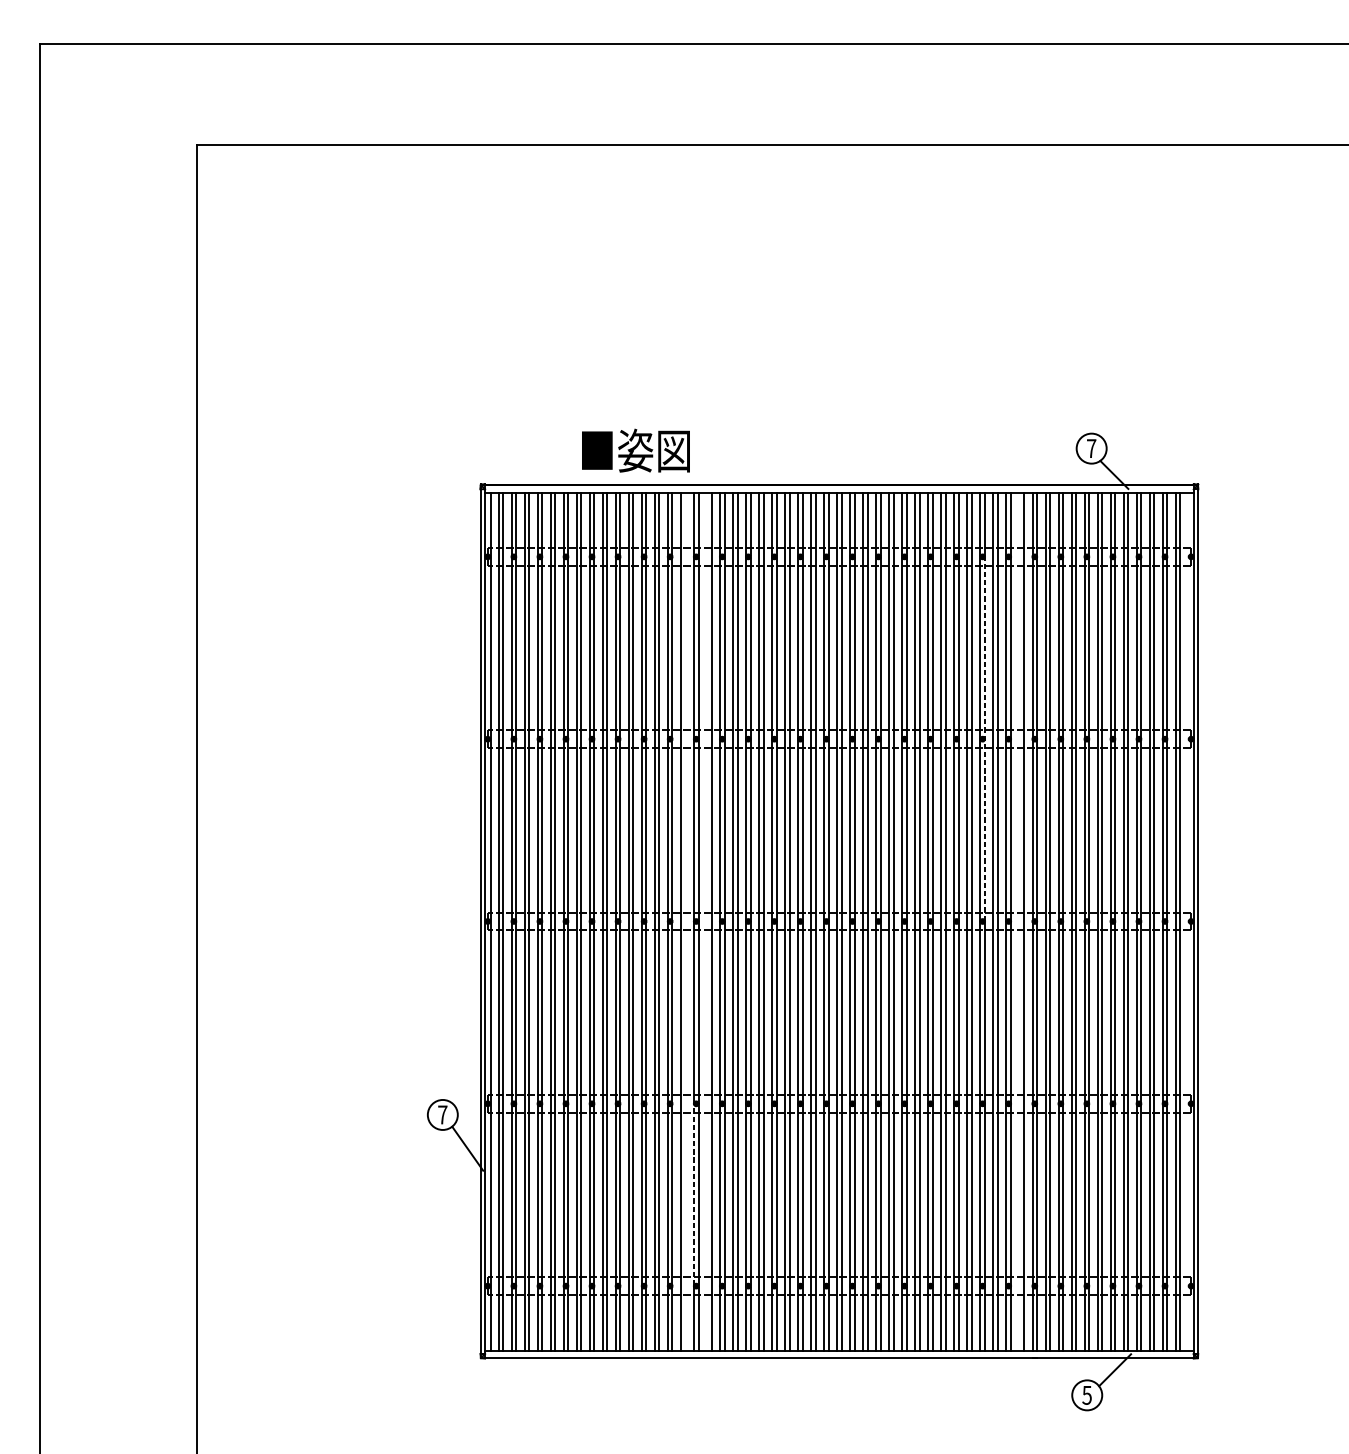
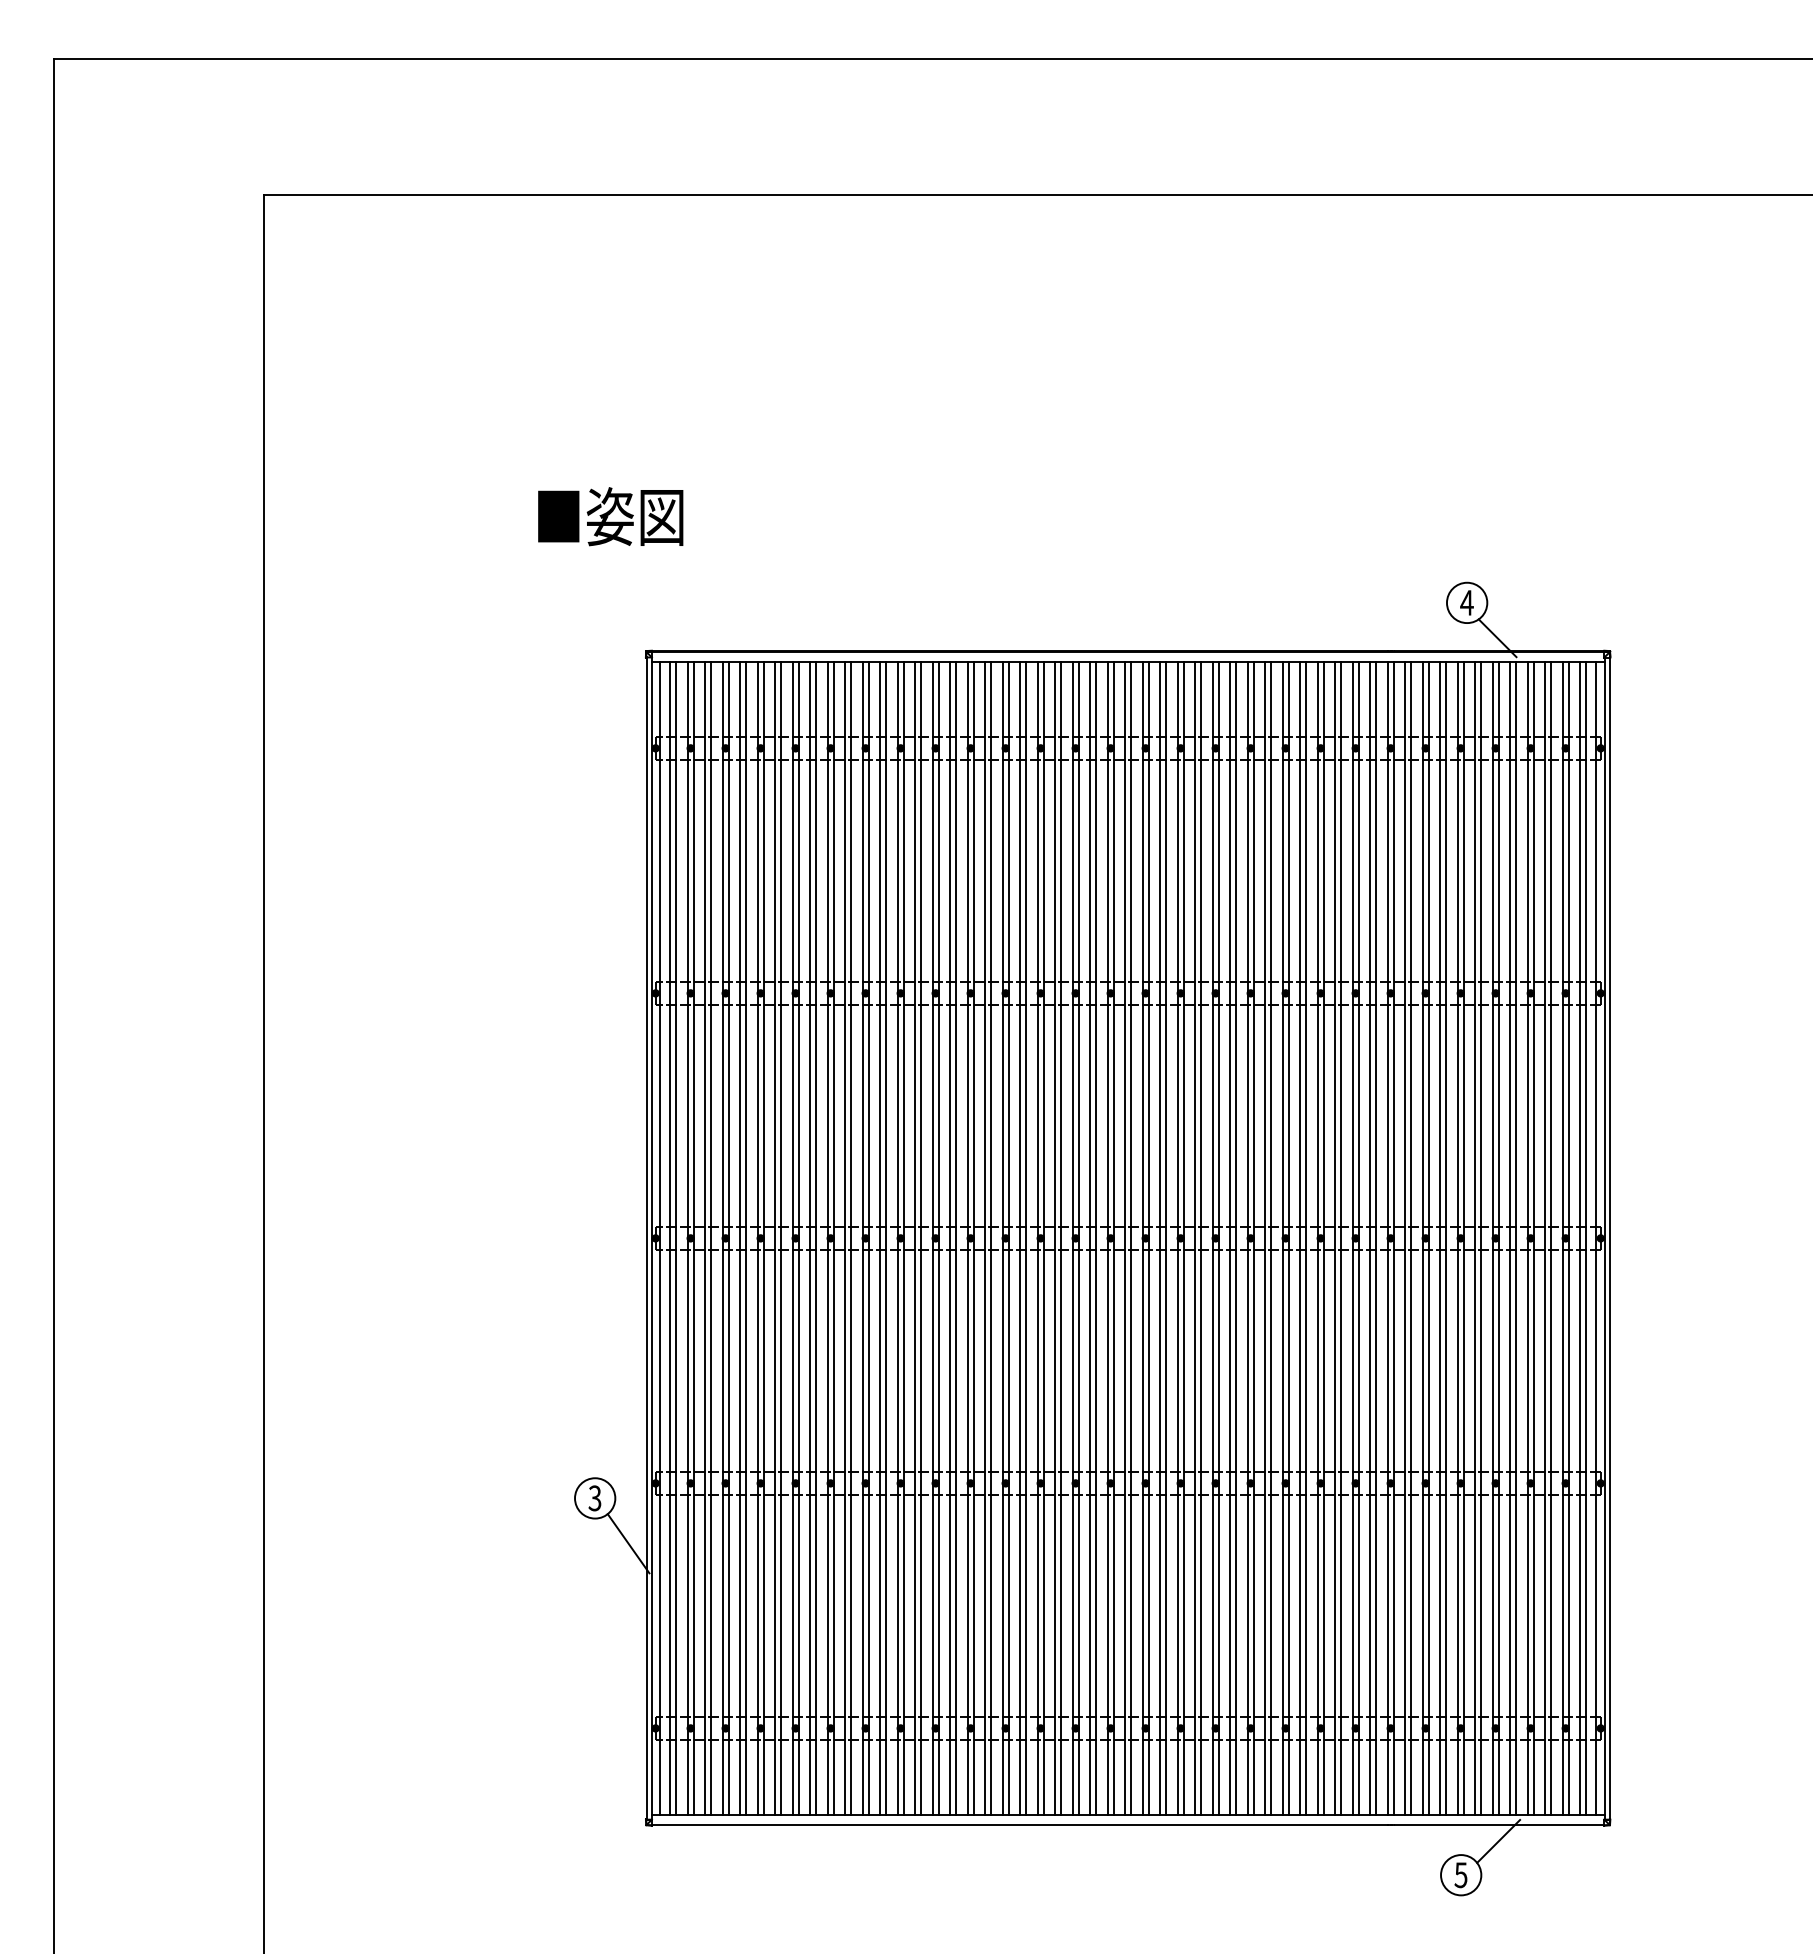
text: (1091, 448) -> (1466, 602), 7 -> 4
text: (635, 450) -> (610, 516), moved
line: (984, 738) -> (1323, 992), dashed -> solid
line: (685, 921) -> (921, 1238), added
line: (707, 921) -> (950, 1238), added
line: (1019, 921) -> (1370, 1238), added
line: (1187, 921) -> (1596, 1238), added
text: (442, 1115) -> (594, 1498), 7 -> 3
line: (693, 1194) -> (932, 1605), dashed -> solid

